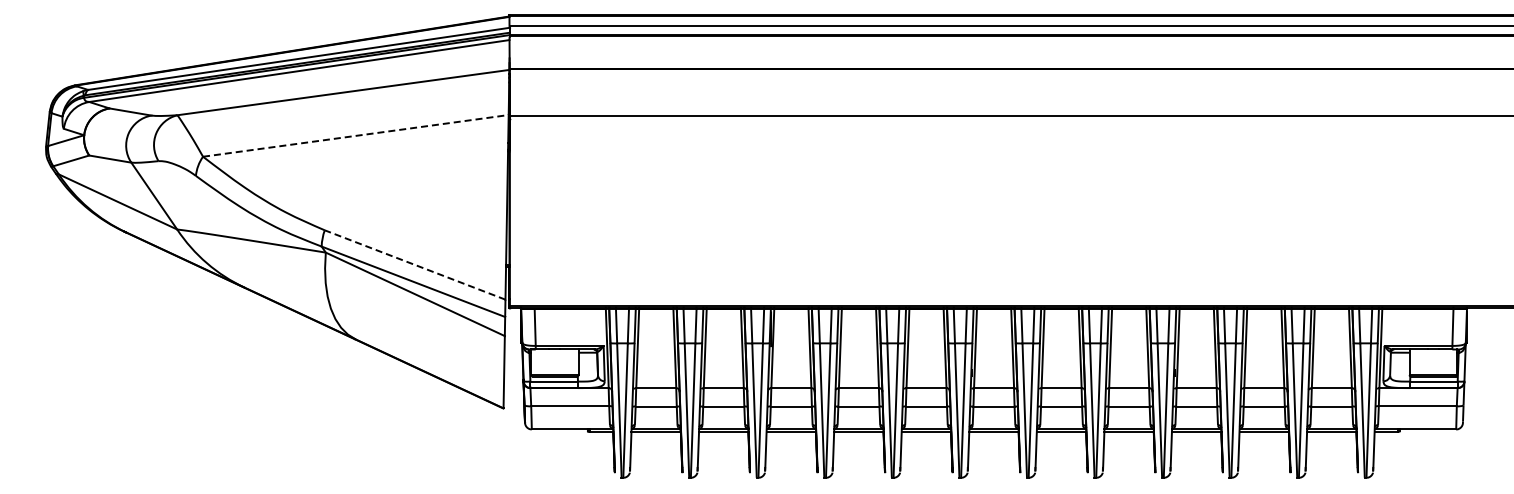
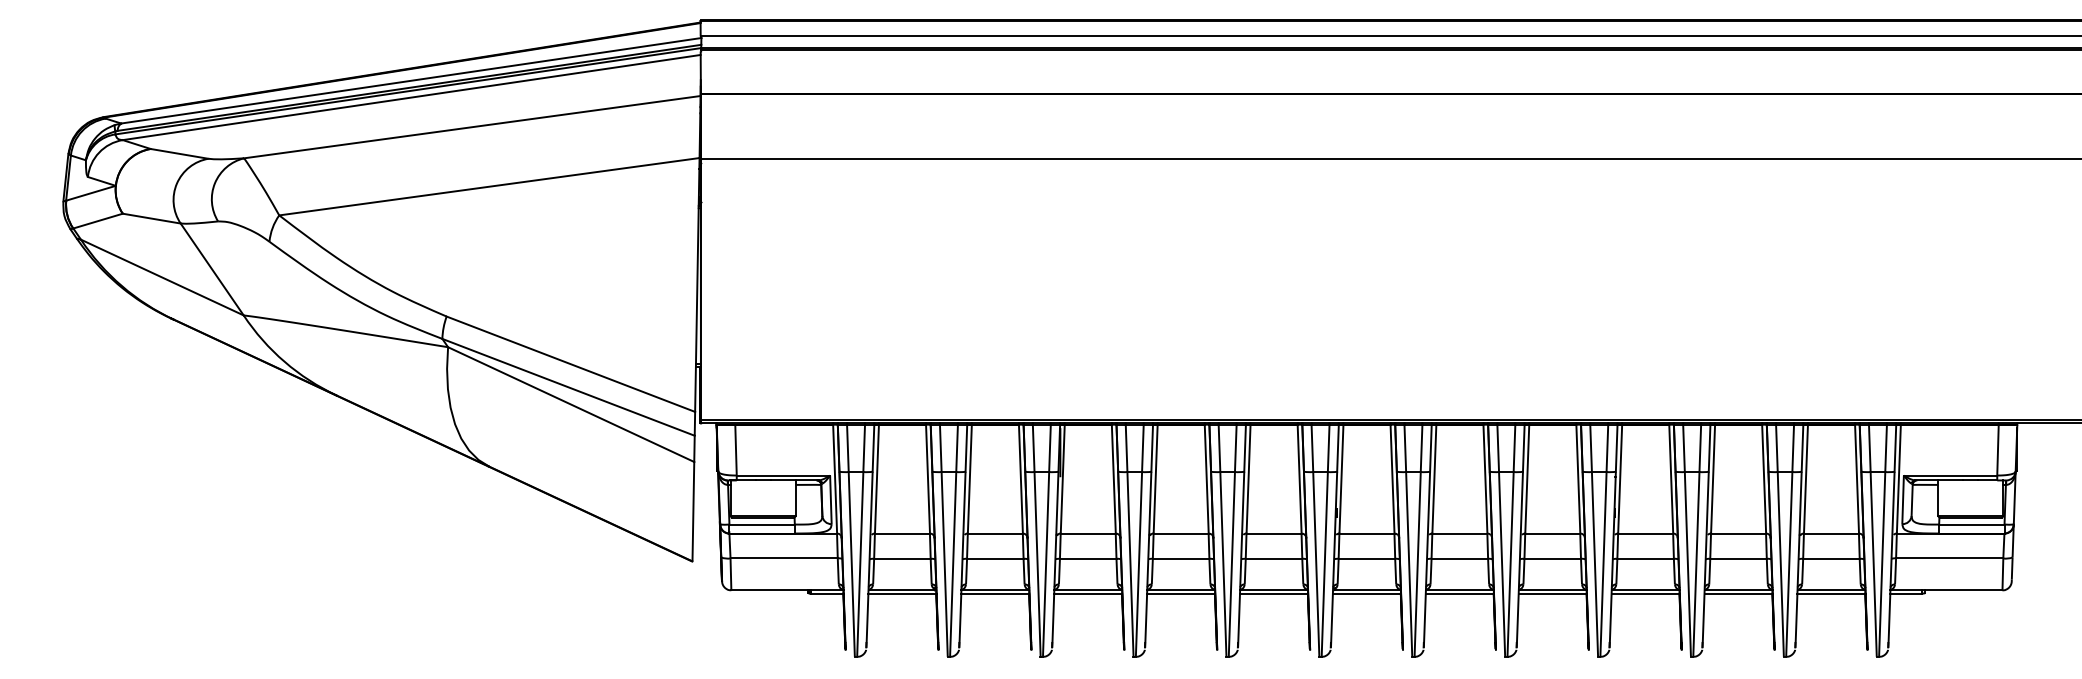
line: (356, 135) -> (490, 186), dashed -> solid
line: (415, 264) -> (571, 363), dashed -> solid

